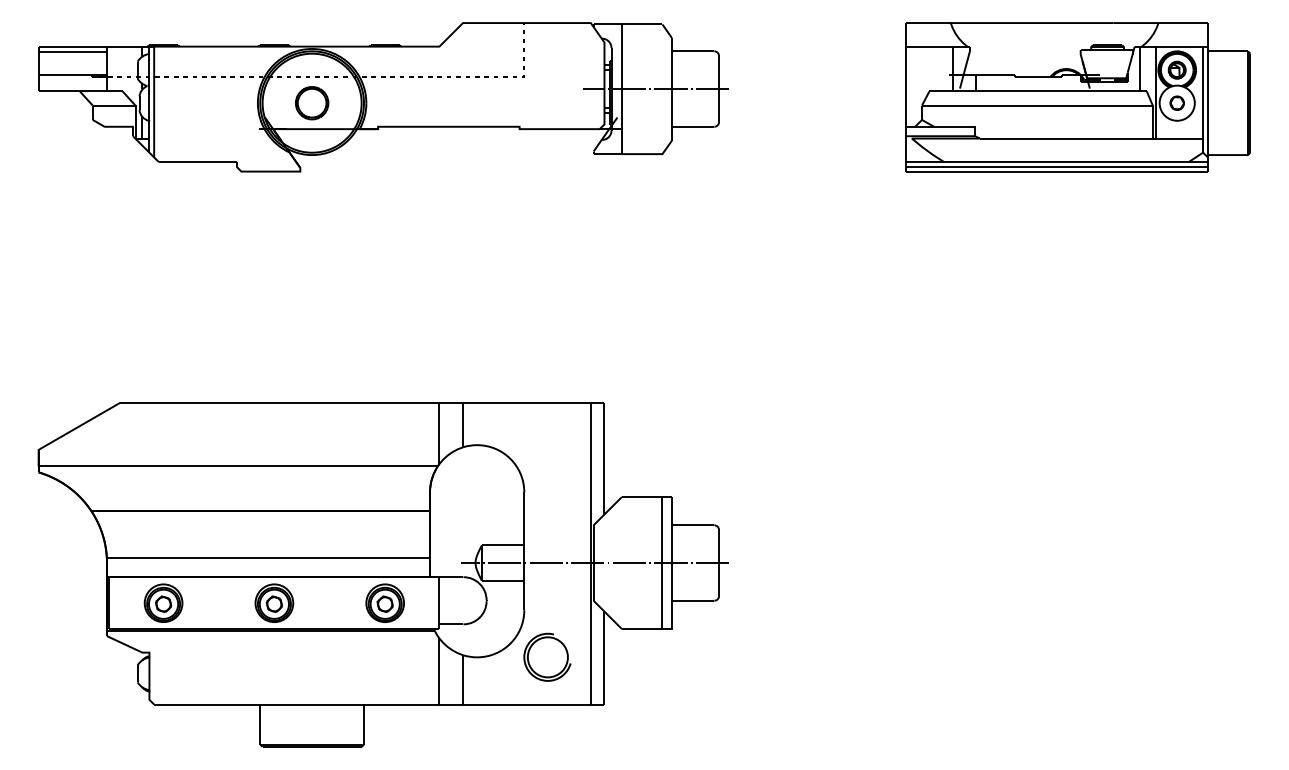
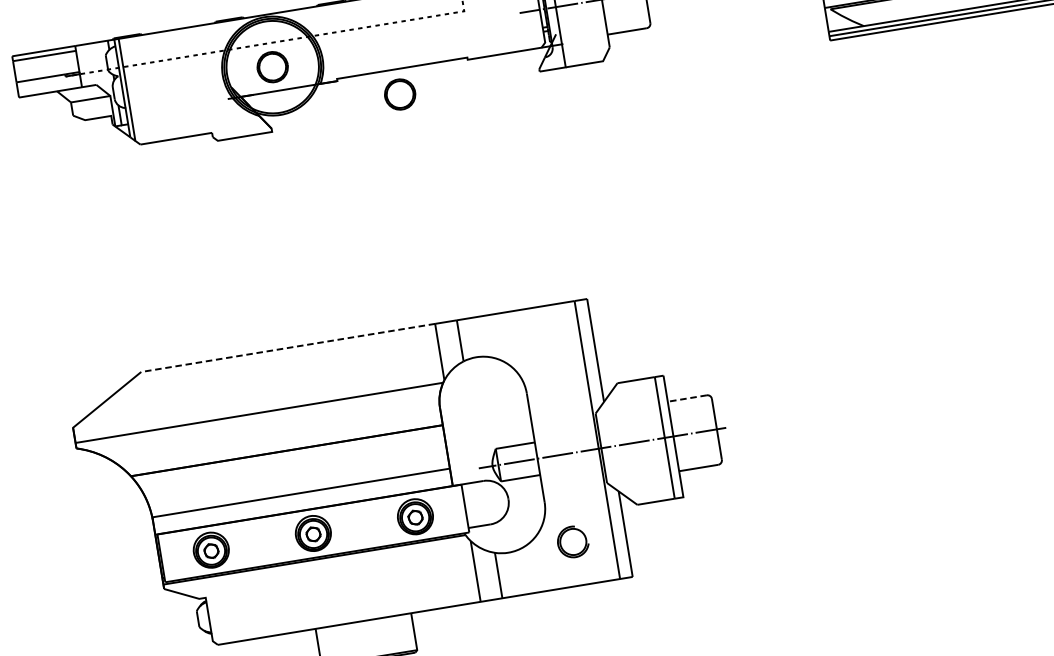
part: (441, 154) -> (399, 94), added
line: (279, 402) -> (287, 347), solid -> dashed
line: (692, 525) -> (686, 398), solid -> dashed
part: (547, 656) -> (572, 541), size x0.7

